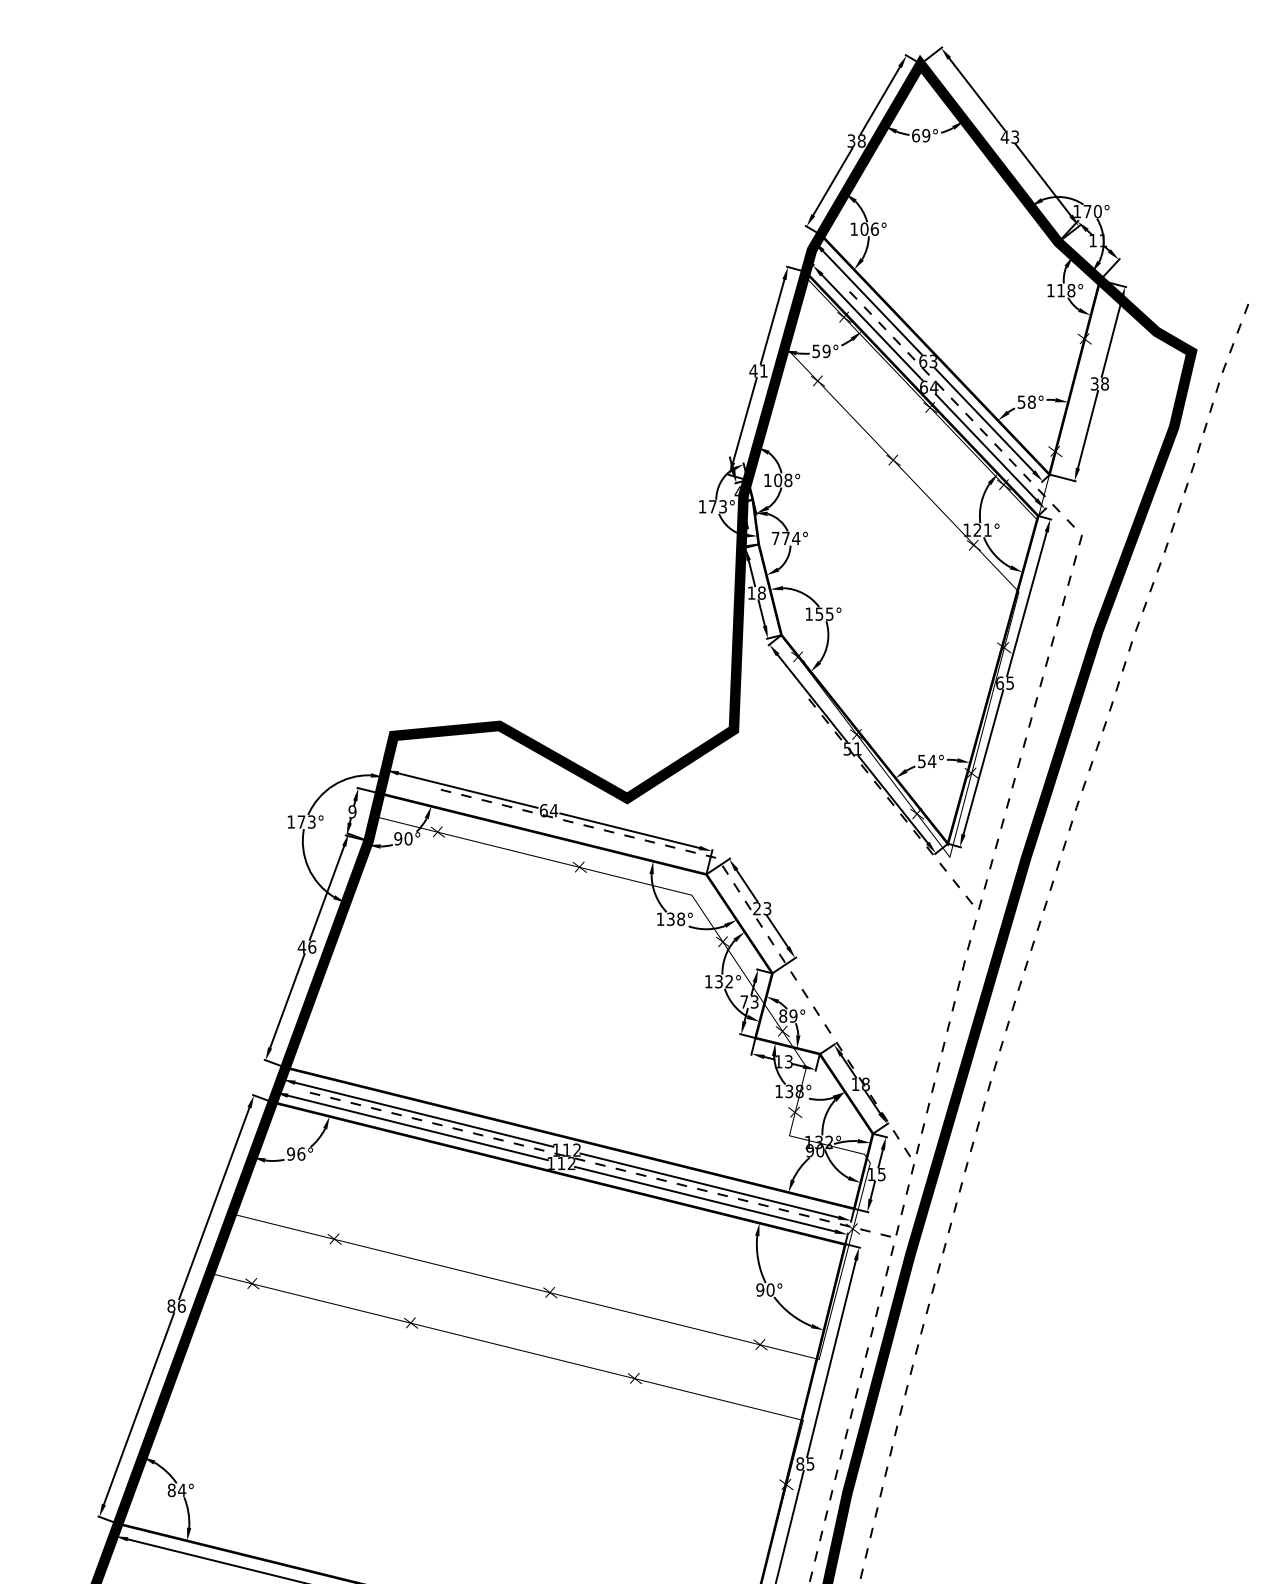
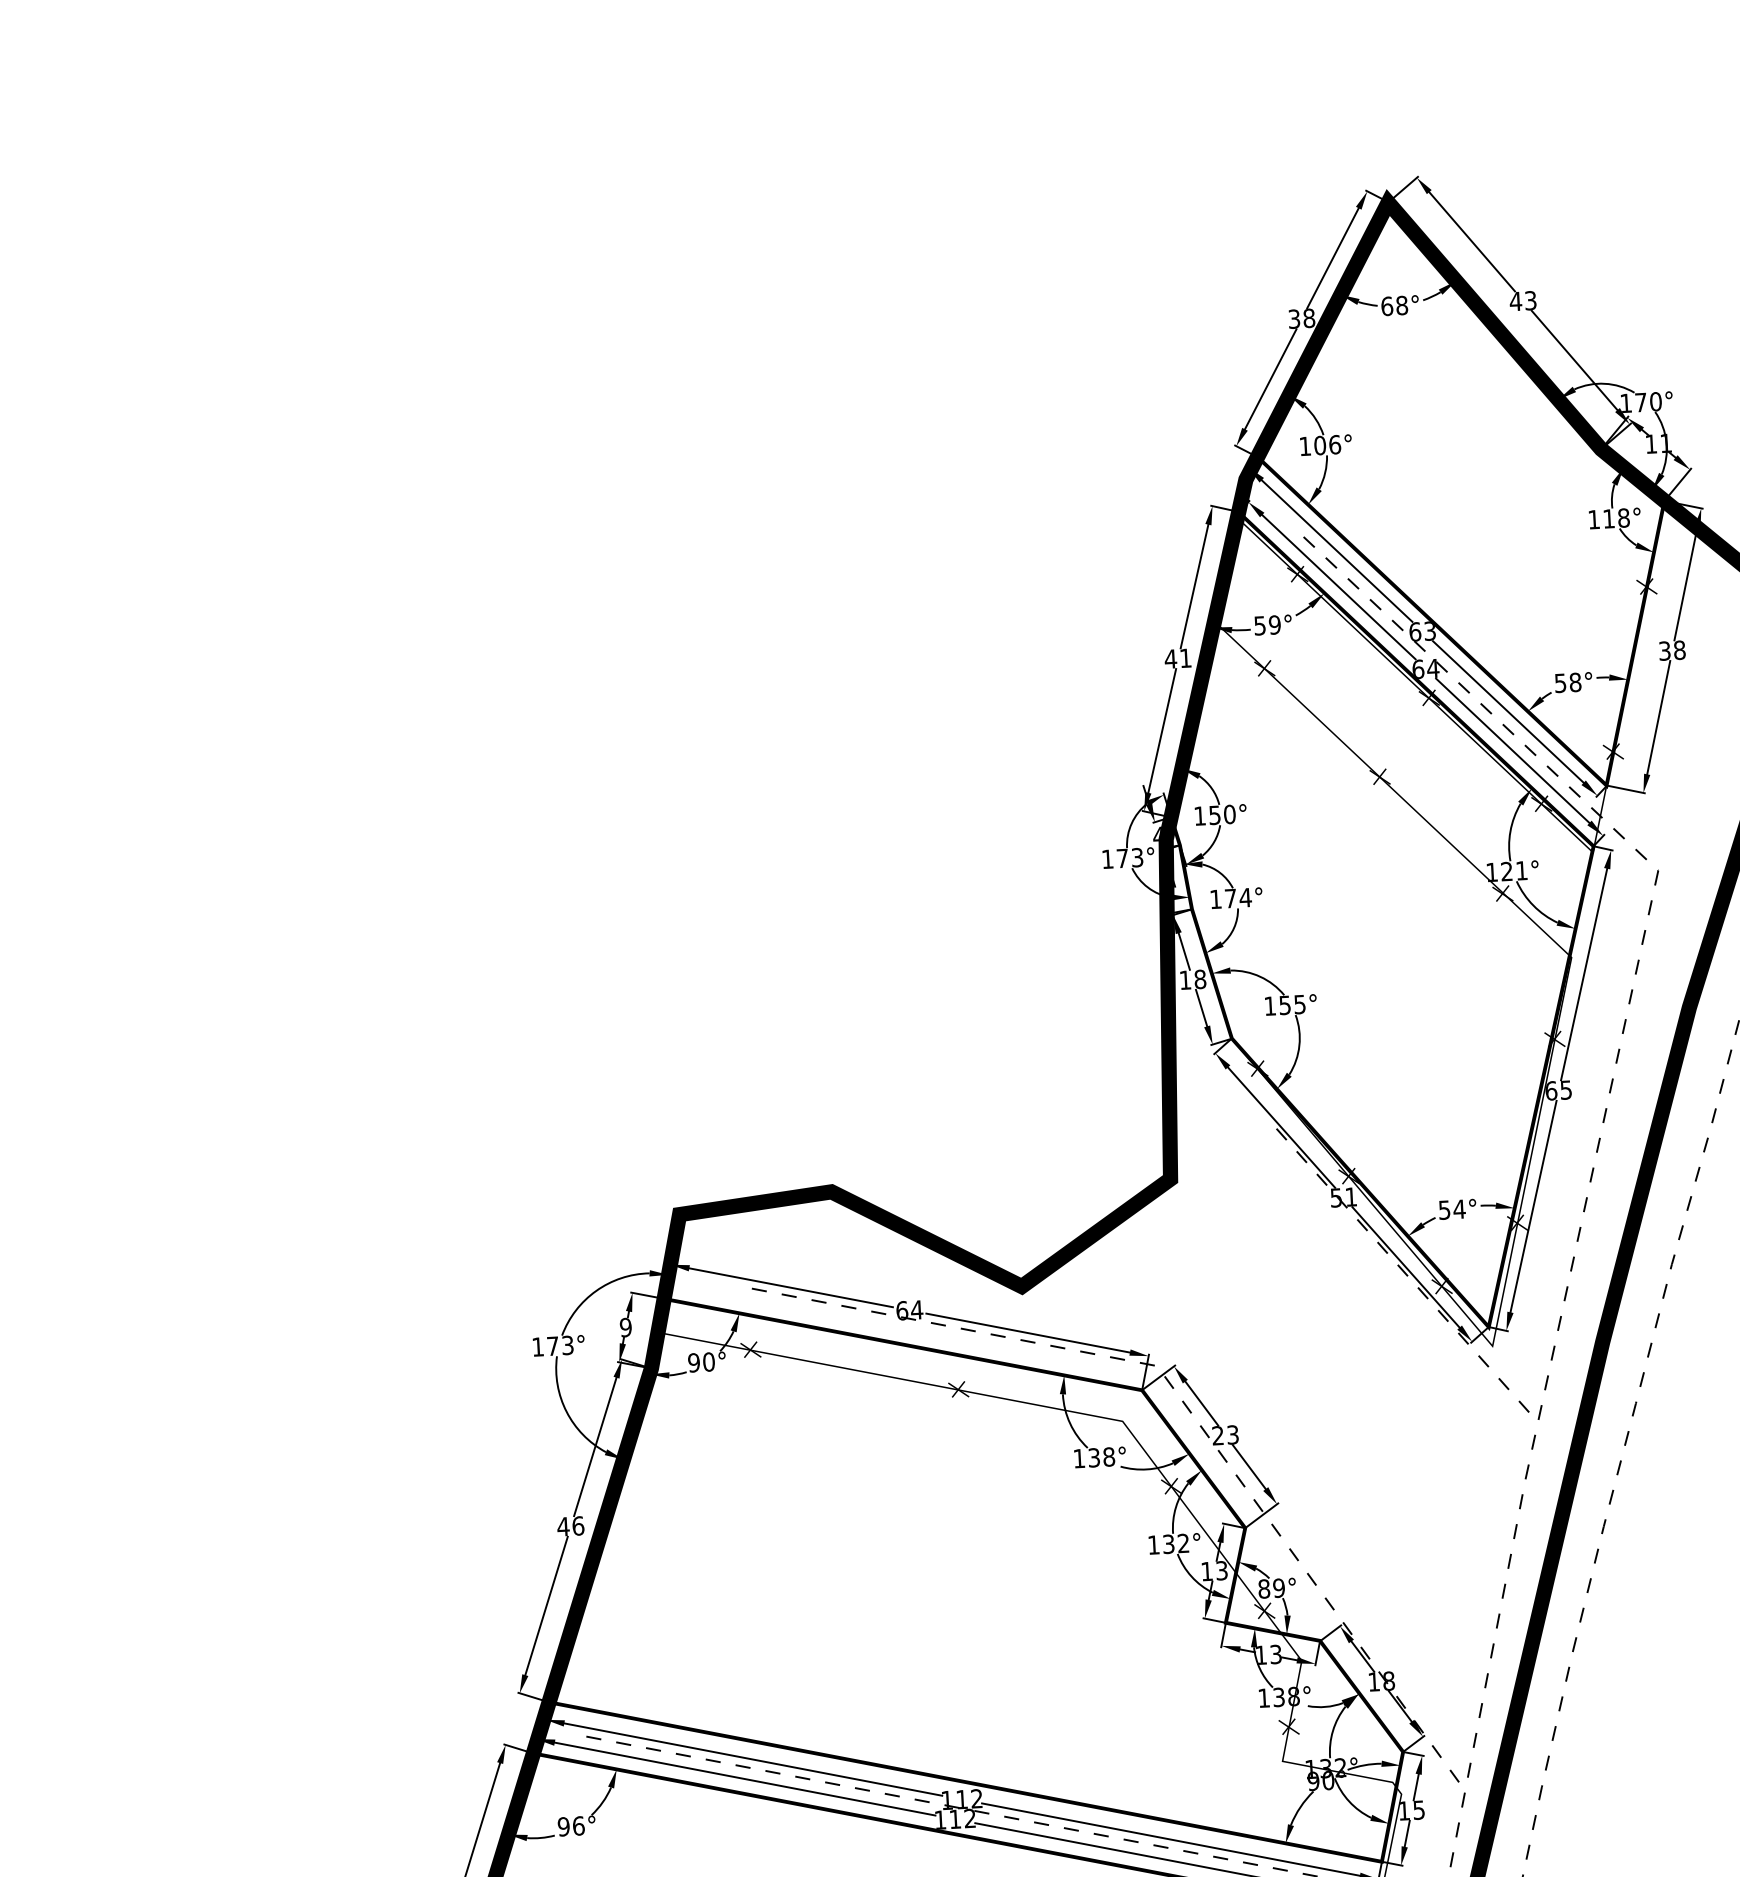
text: (926, 135) -> (1402, 305), 69° -> 68°
text: (783, 480) -> (1222, 814), 108° -> 150°
text: (775, 538) -> (1215, 899), 774° -> 174°
text: (744, 1001) -> (1207, 1570), 73 -> 13

